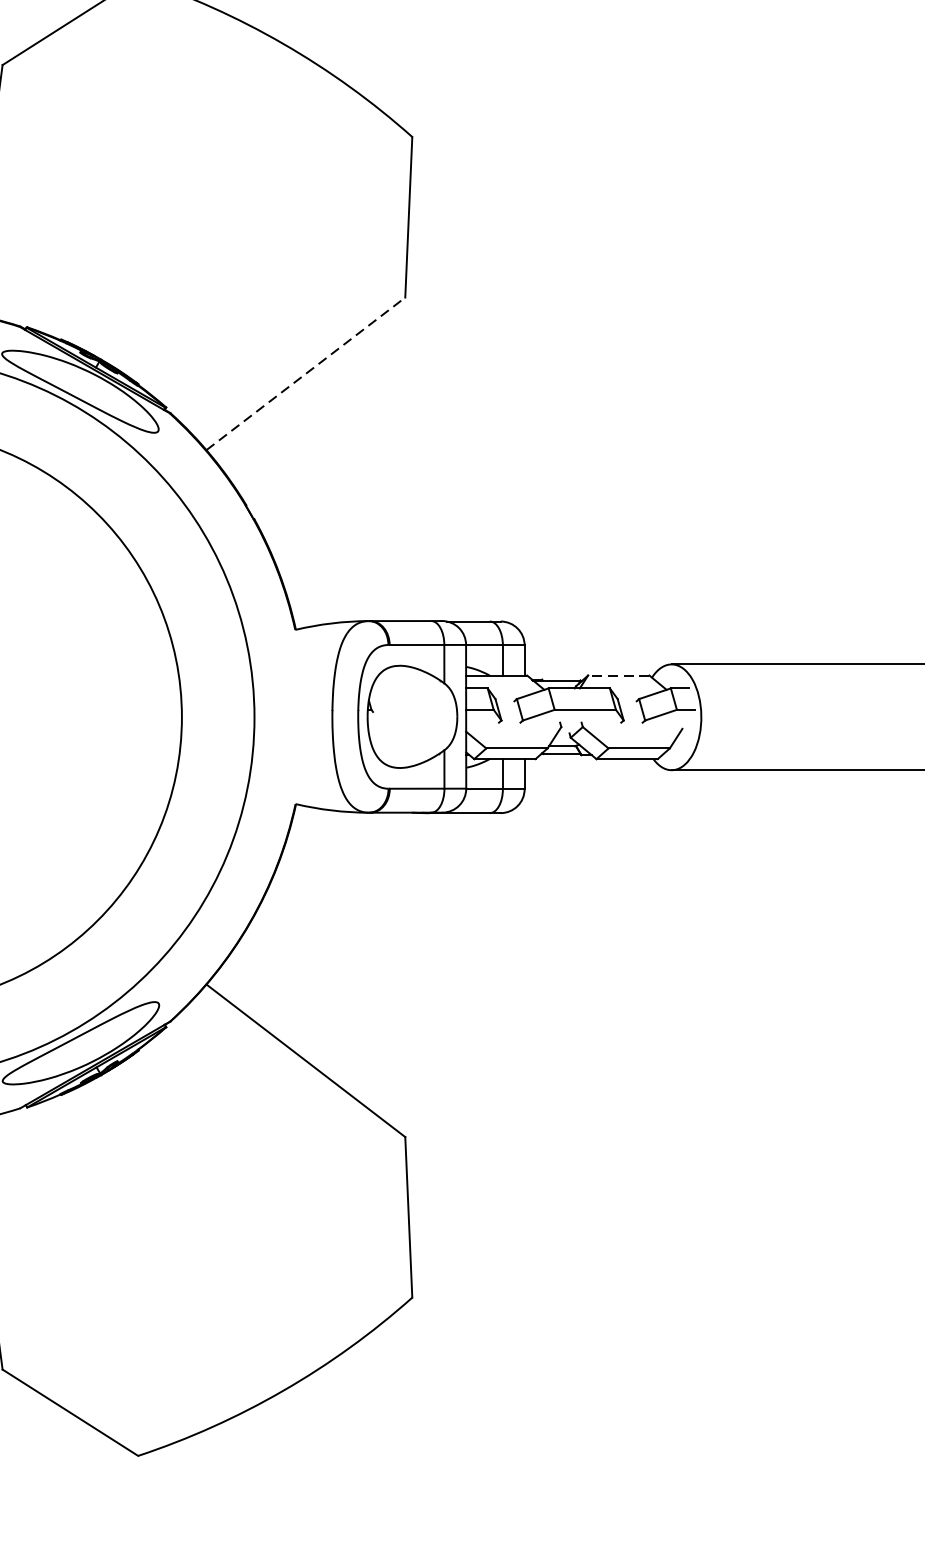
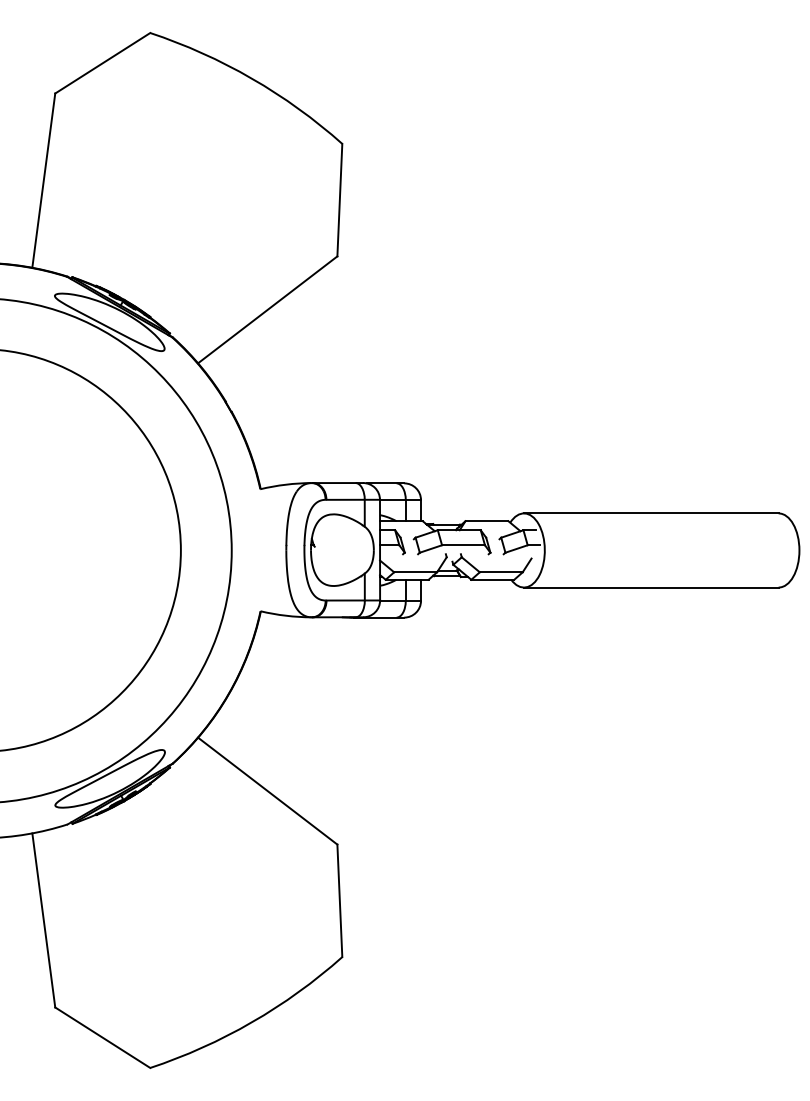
line: (305, 373) -> (267, 309), dashed -> solid
line: (618, 675) -> (486, 521), dashed -> solid

